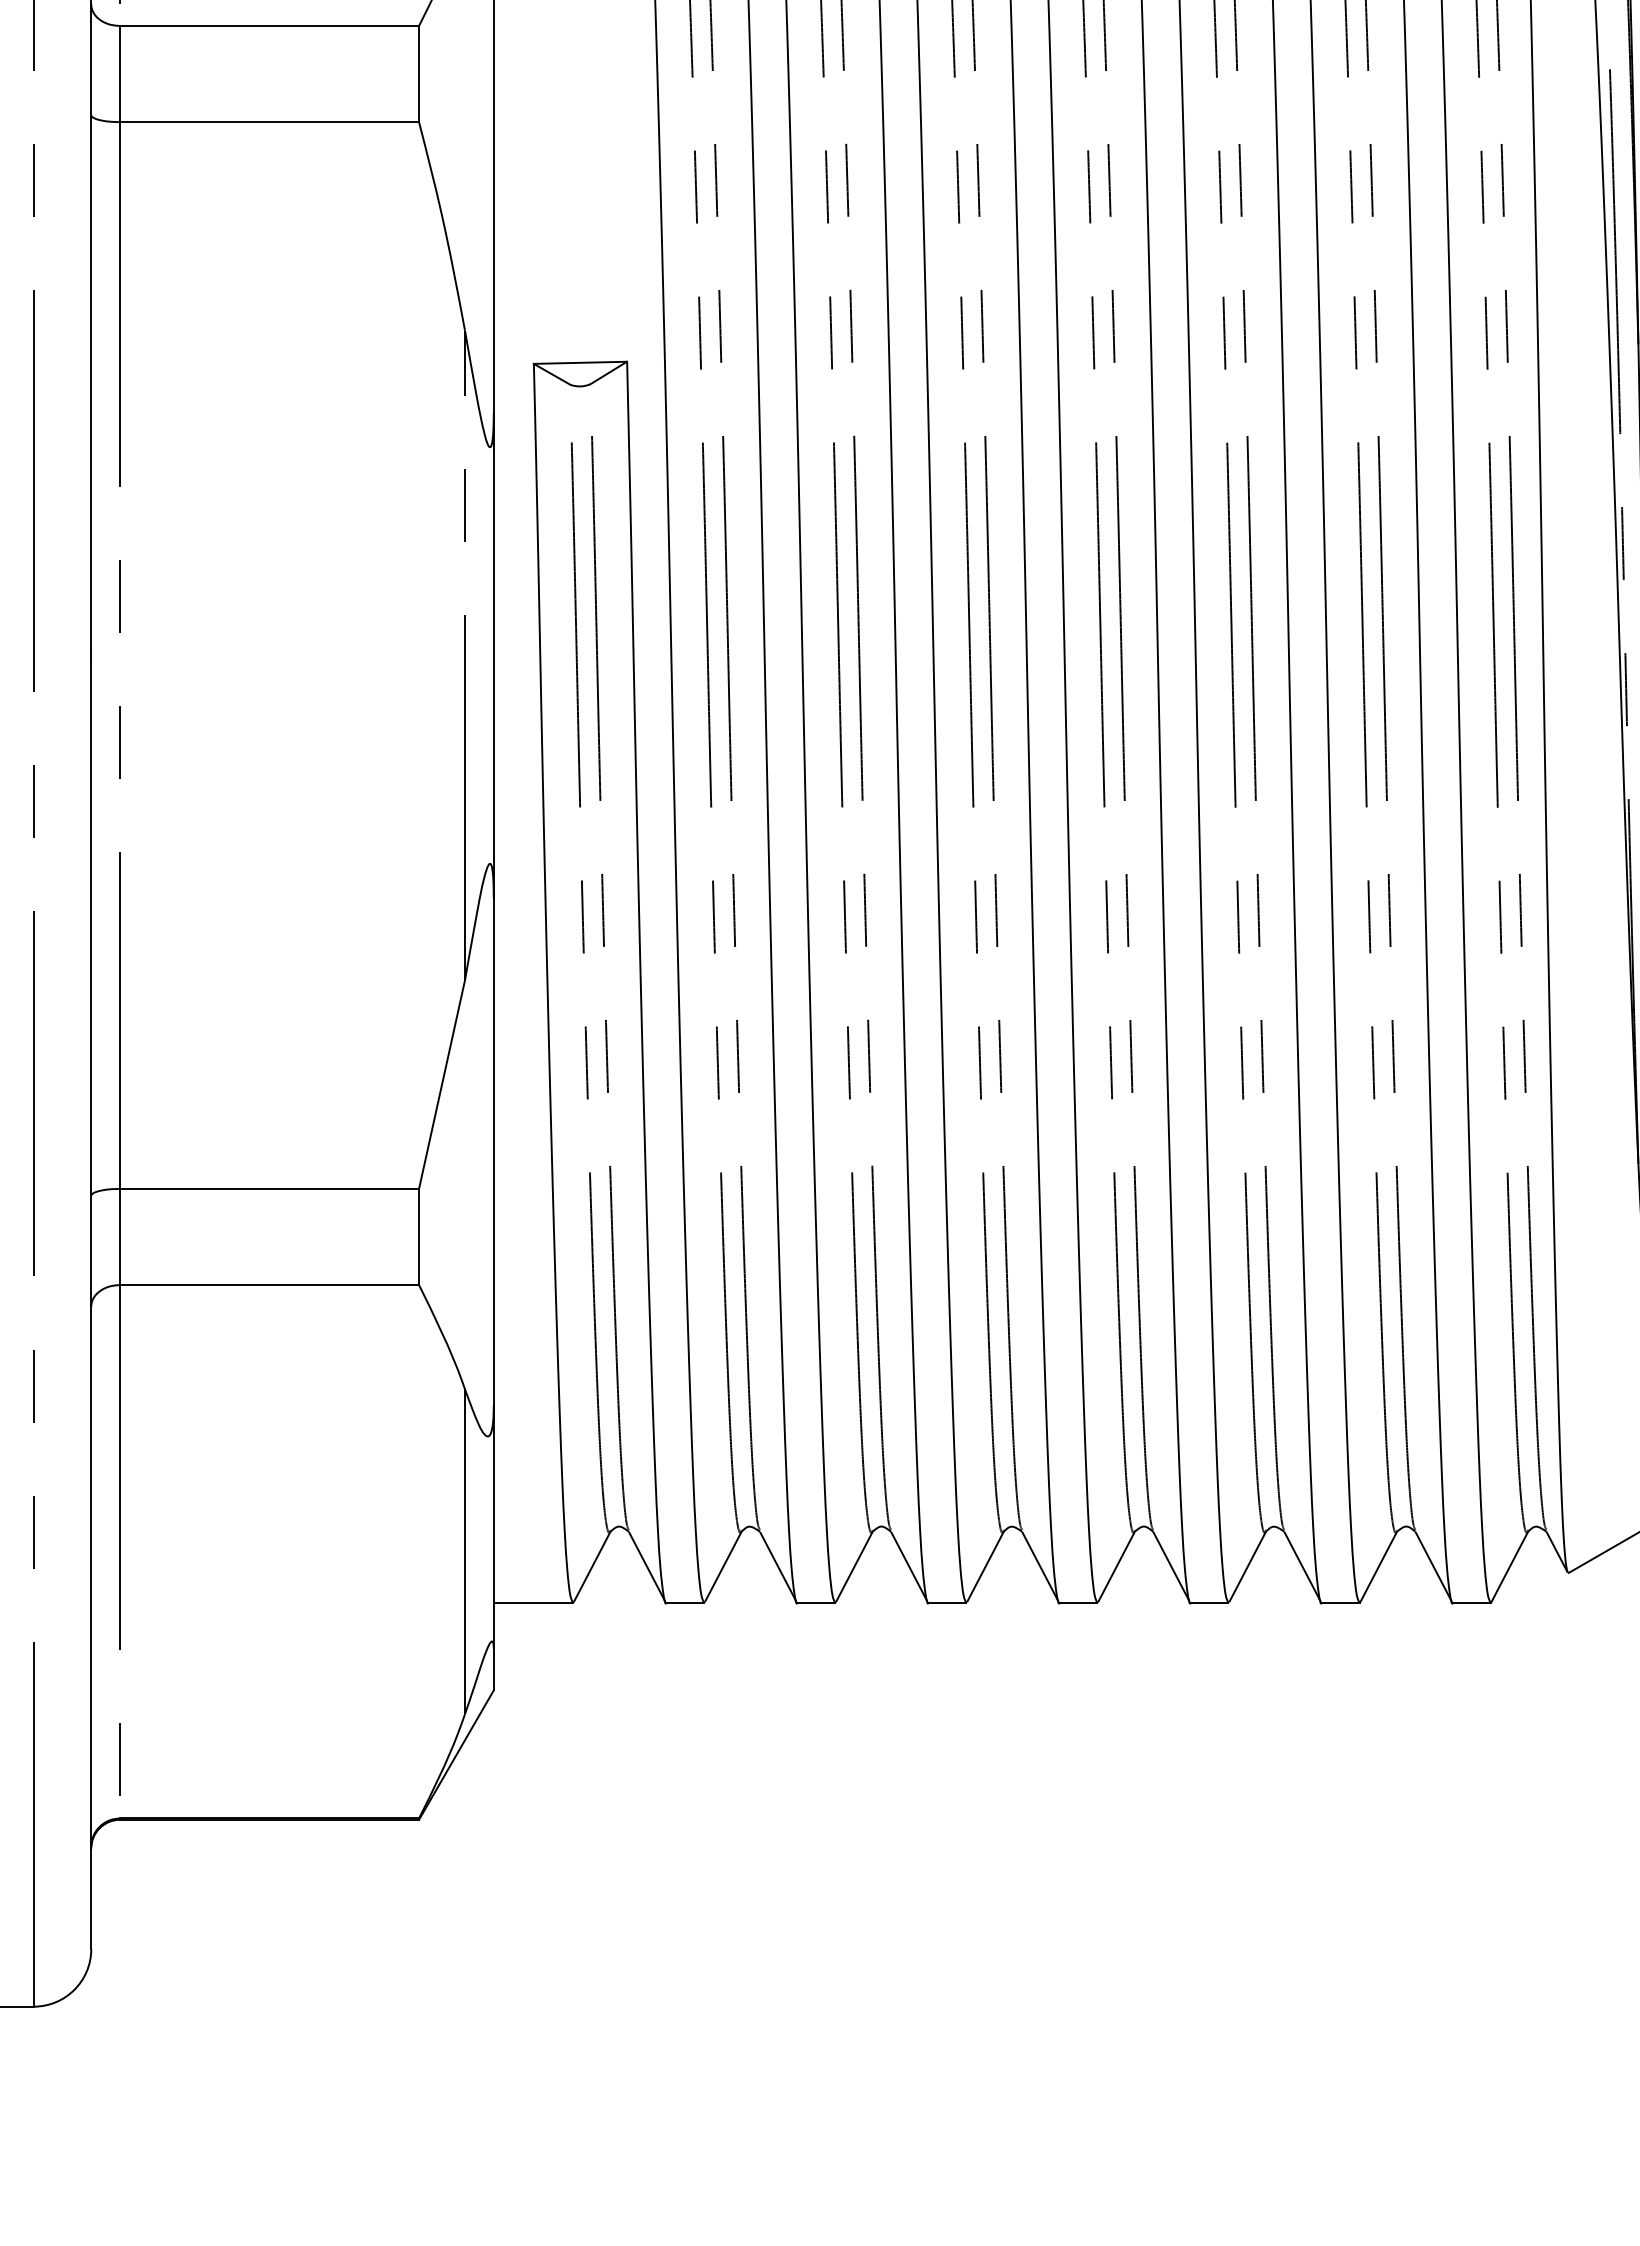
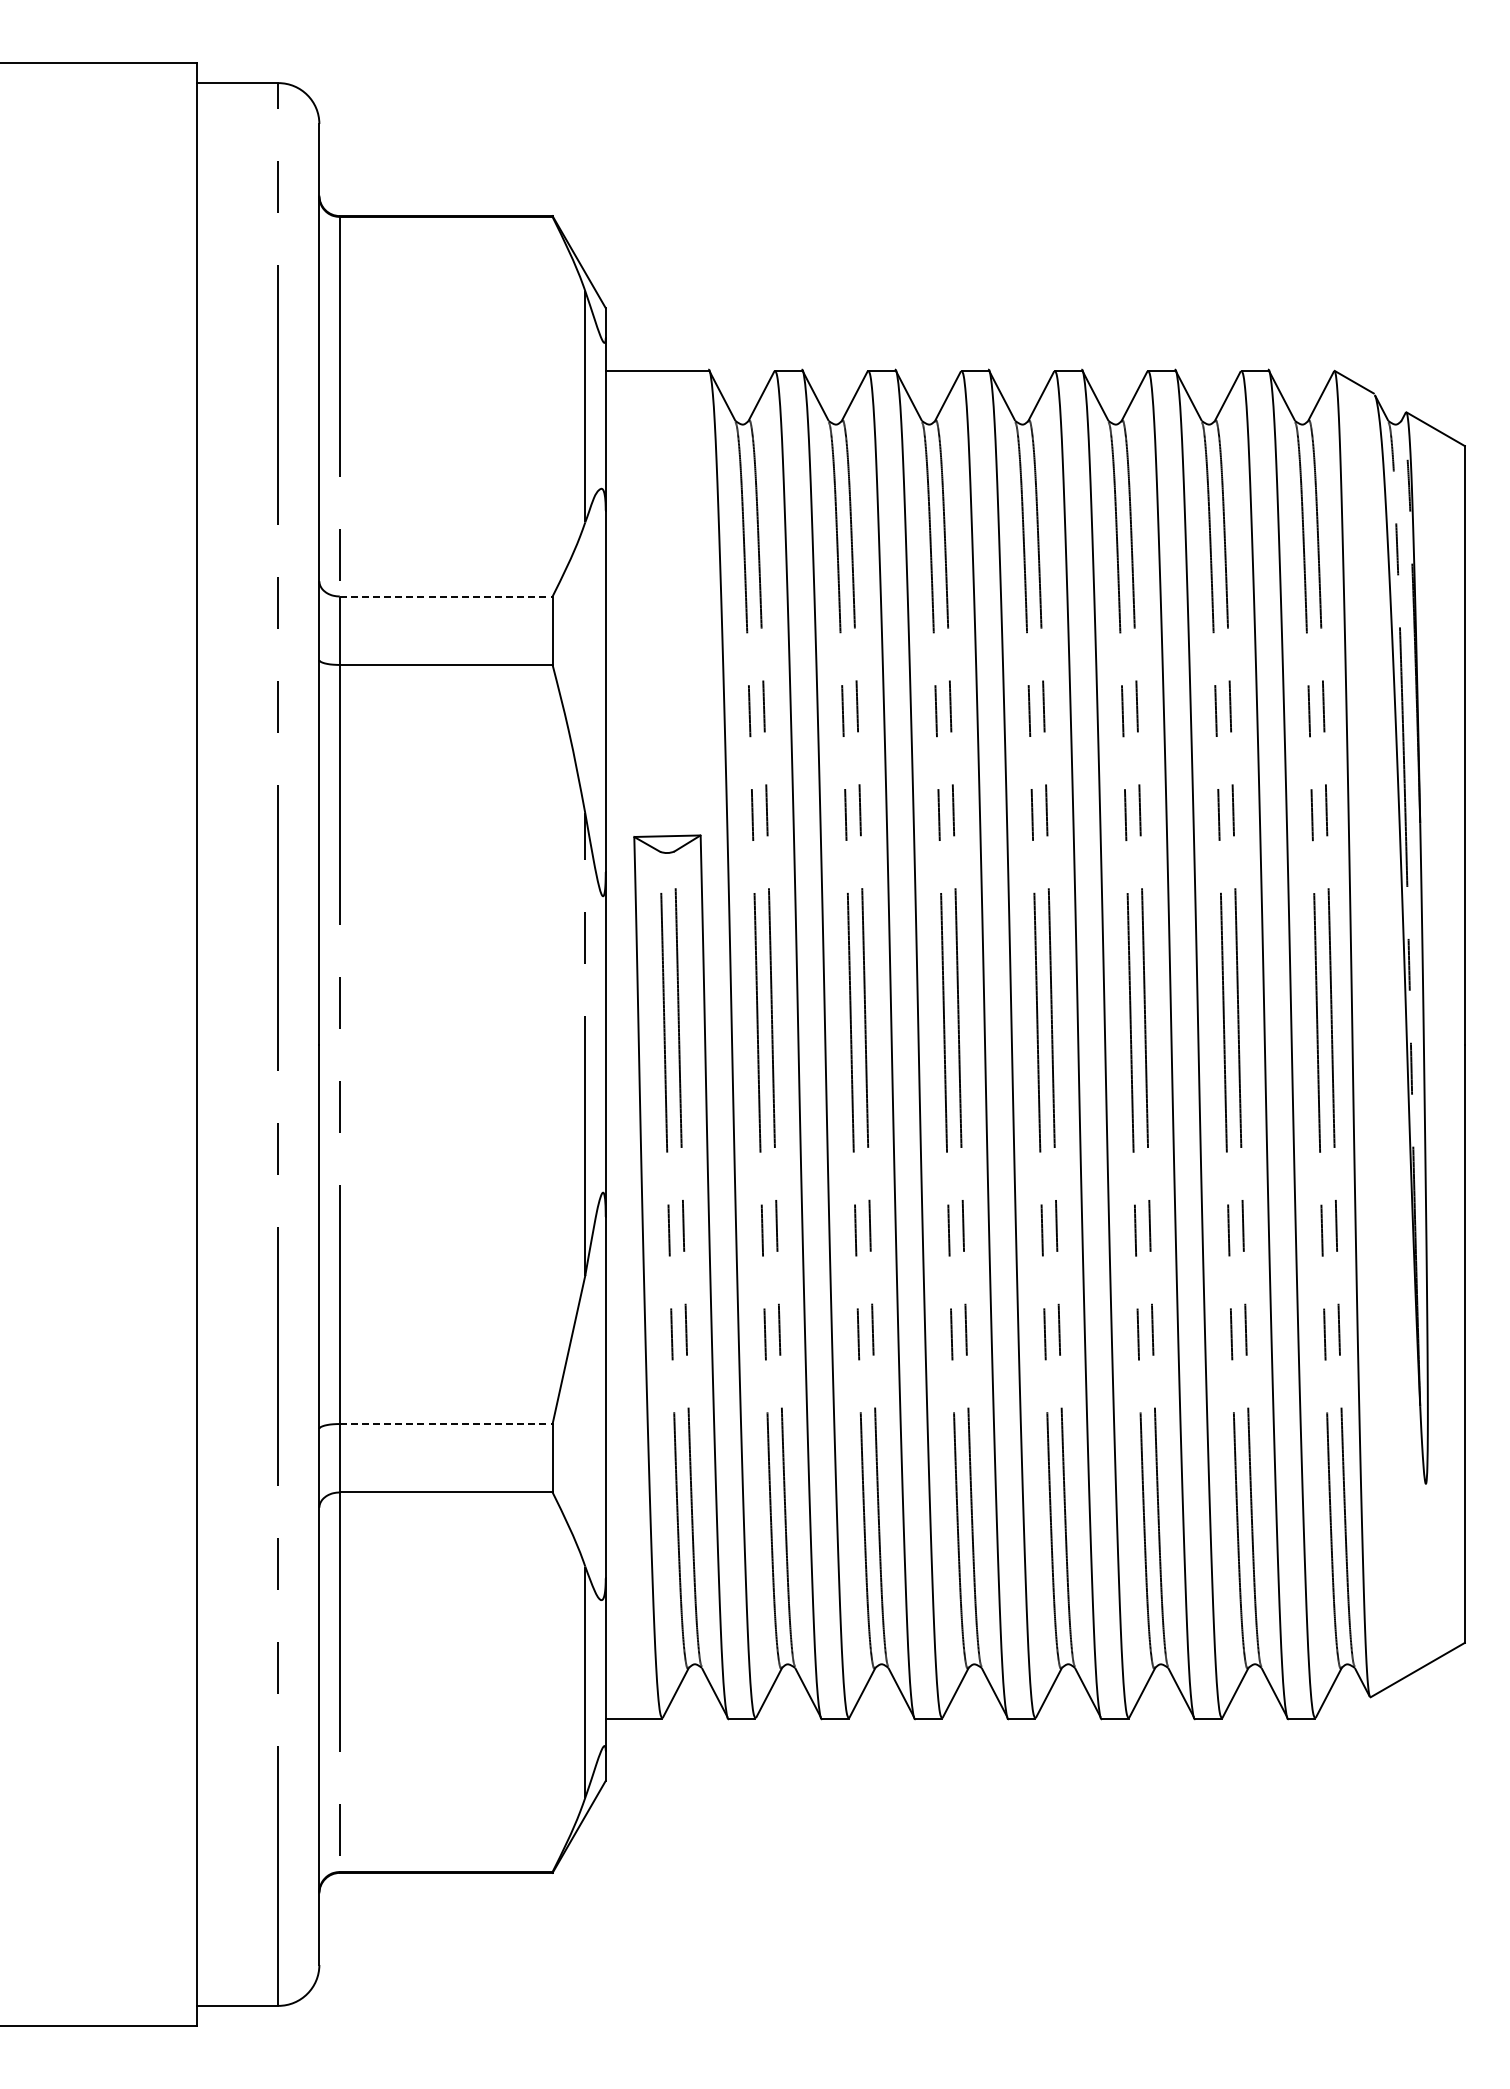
line: (269, 25) -> (446, 596), solid -> dashed
line: (269, 1189) -> (446, 1424), solid -> dashed

